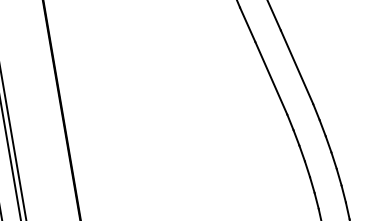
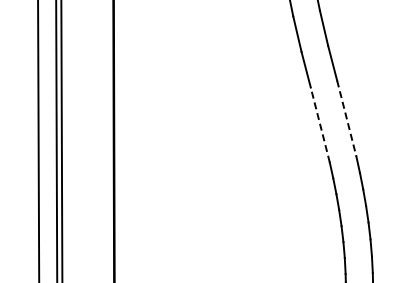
line: (296, 68) -> (346, 119), solid -> dashed
line: (271, 78) -> (320, 125), solid -> dashed

